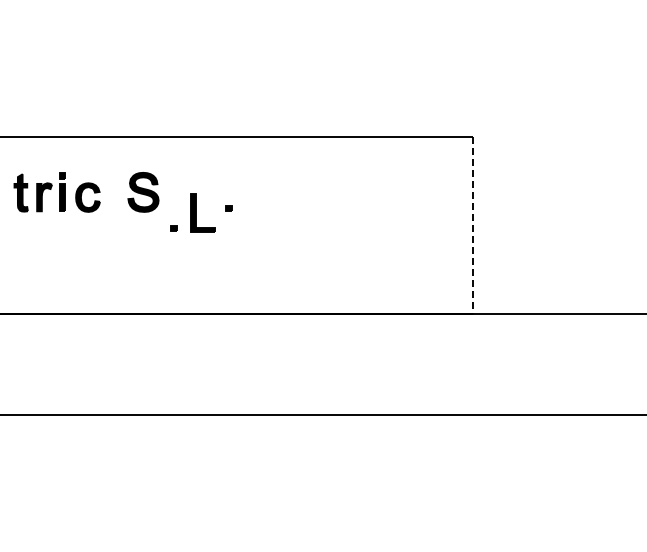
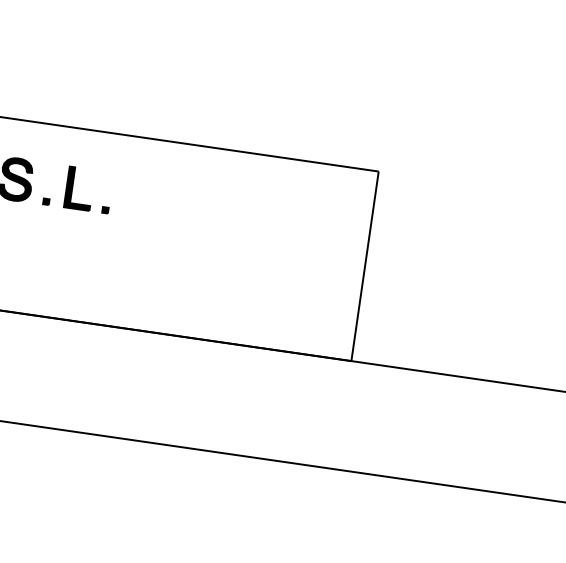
part: (202, 212) -> (79, 187), moved
line: (473, 226) -> (365, 267), dashed -> solid
part: (173, 228) -> (45, 201), moved

